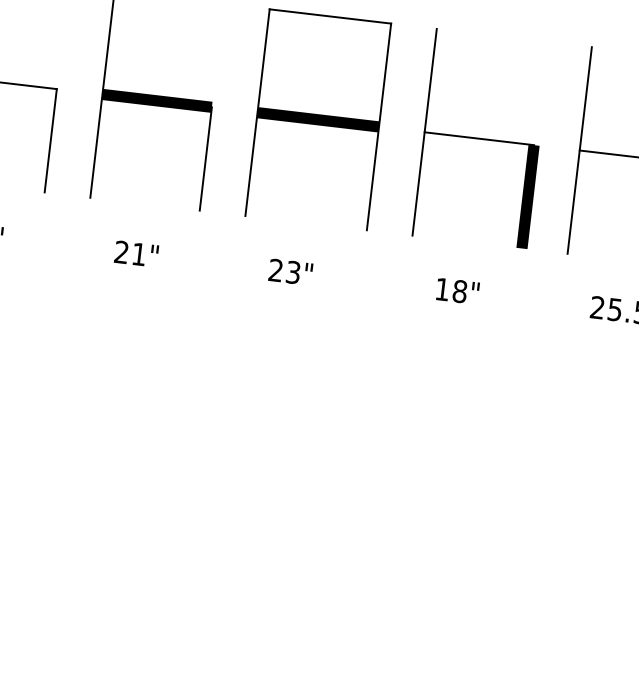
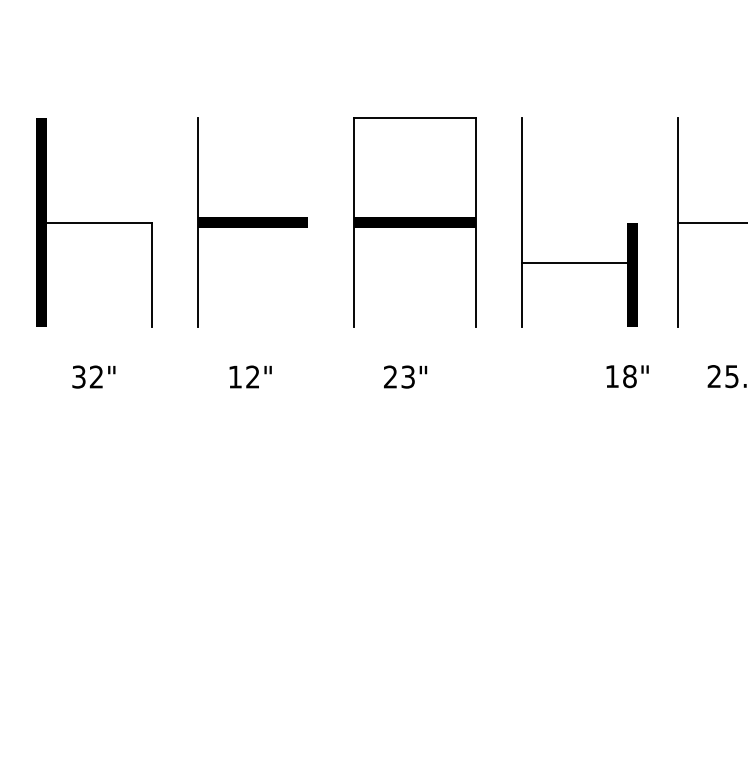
line: (479, 138) -> (577, 262), moved
line: (205, 158) -> (307, 274), removed
text: (129, 252) -> (243, 376), 21" -> 12"
text: (457, 291) -> (627, 376), moved

